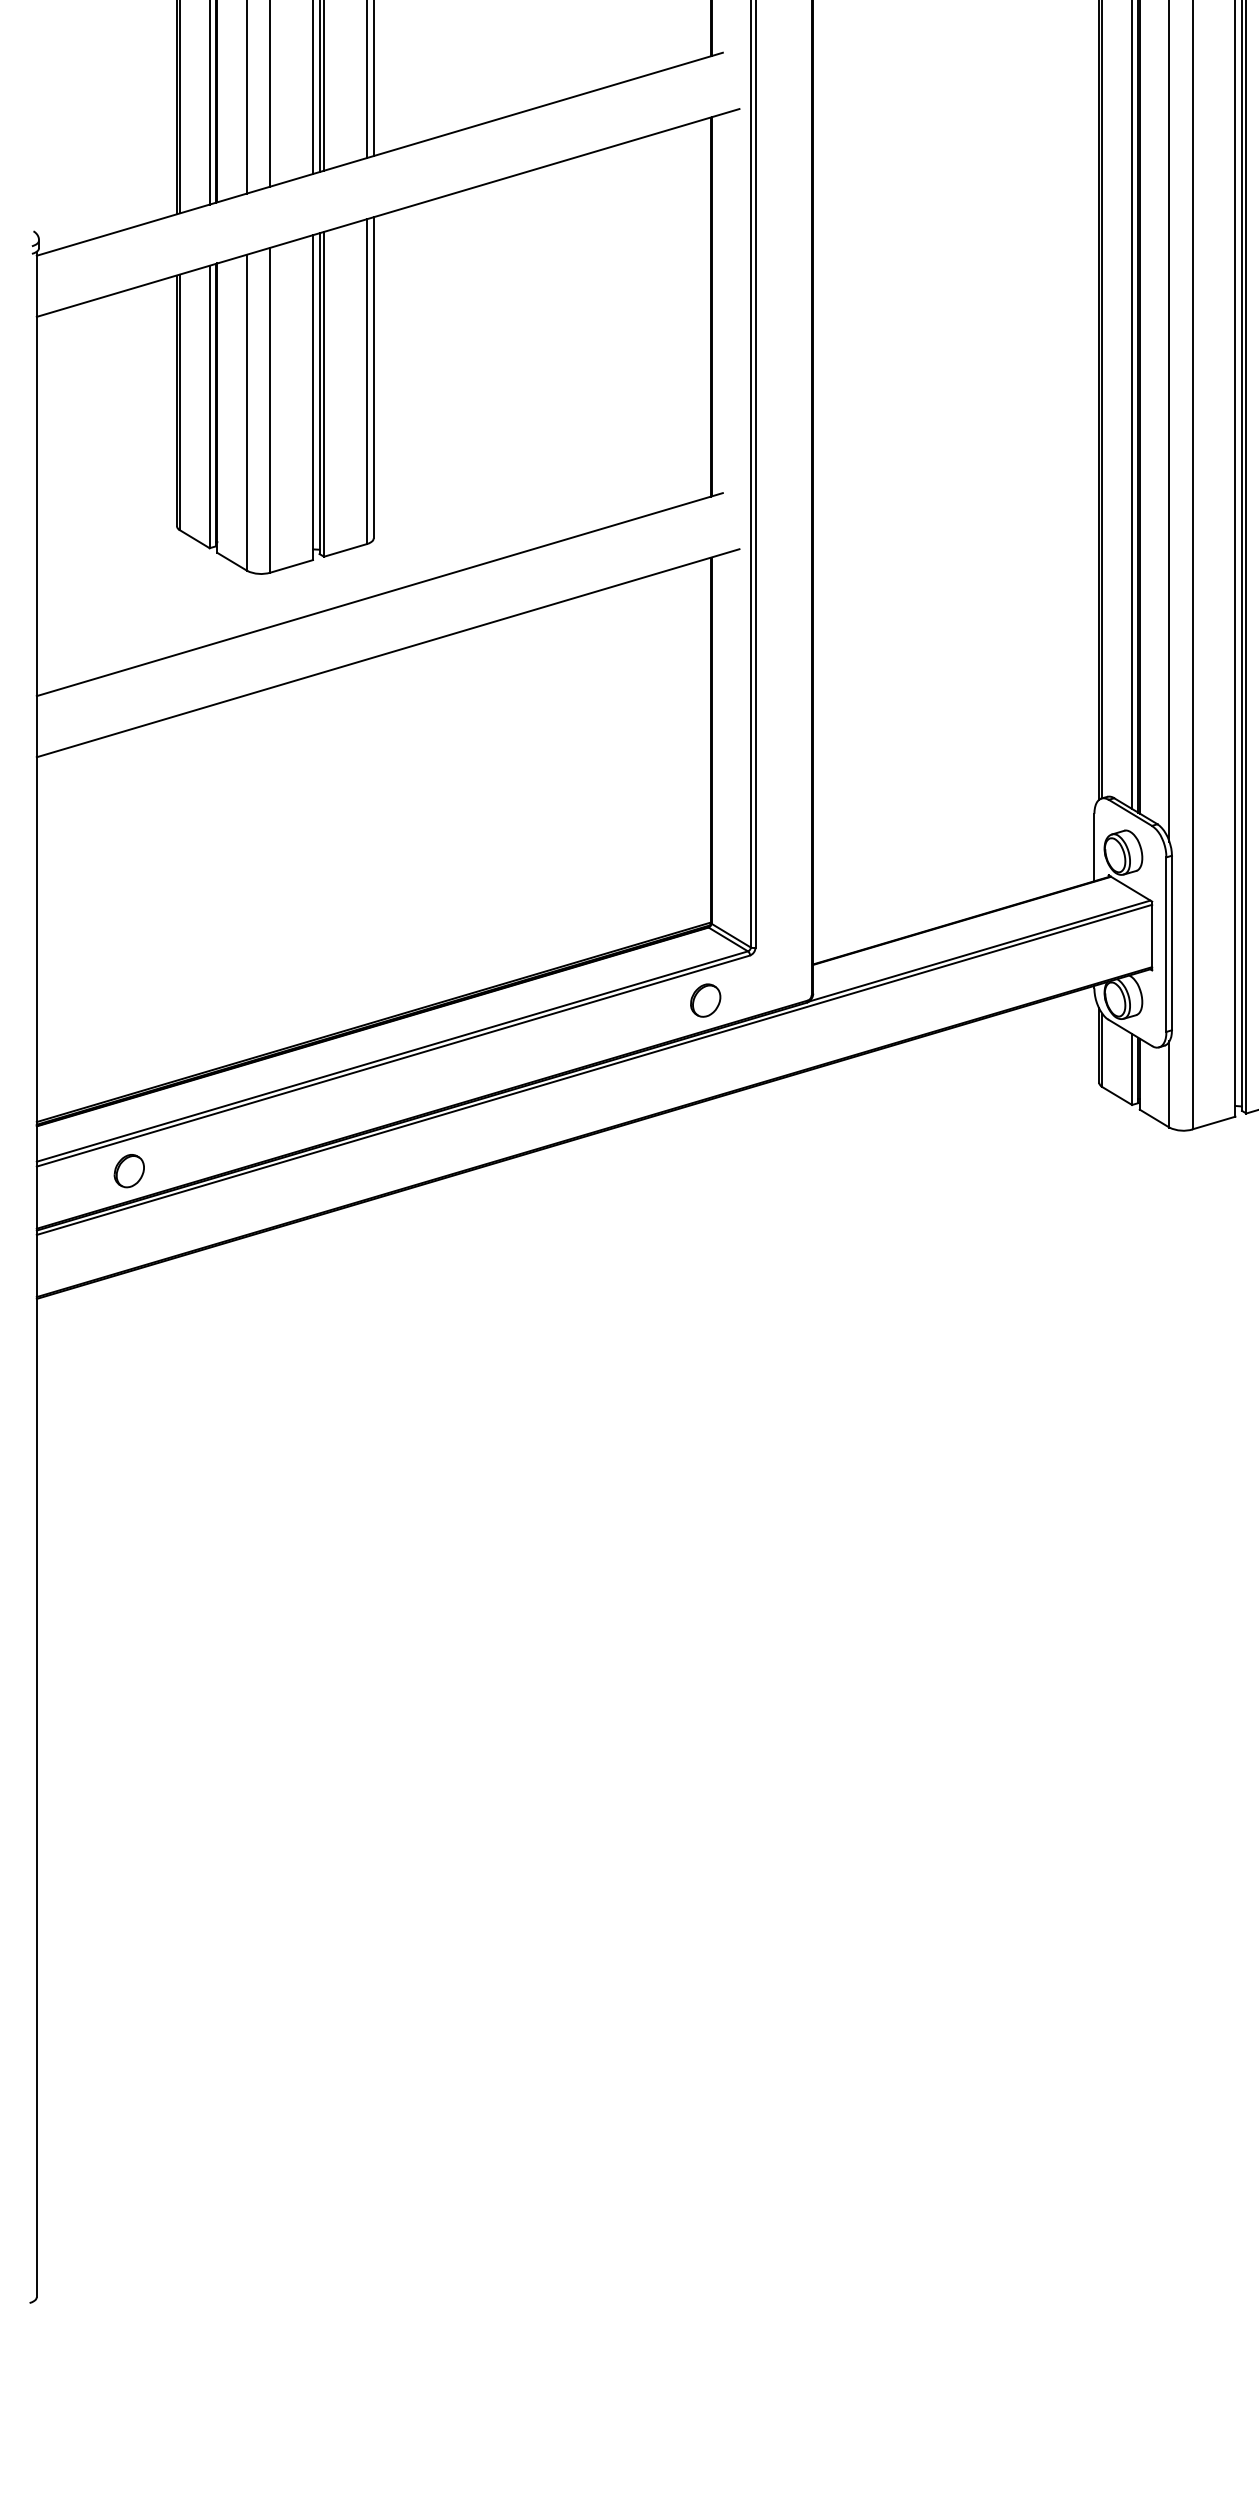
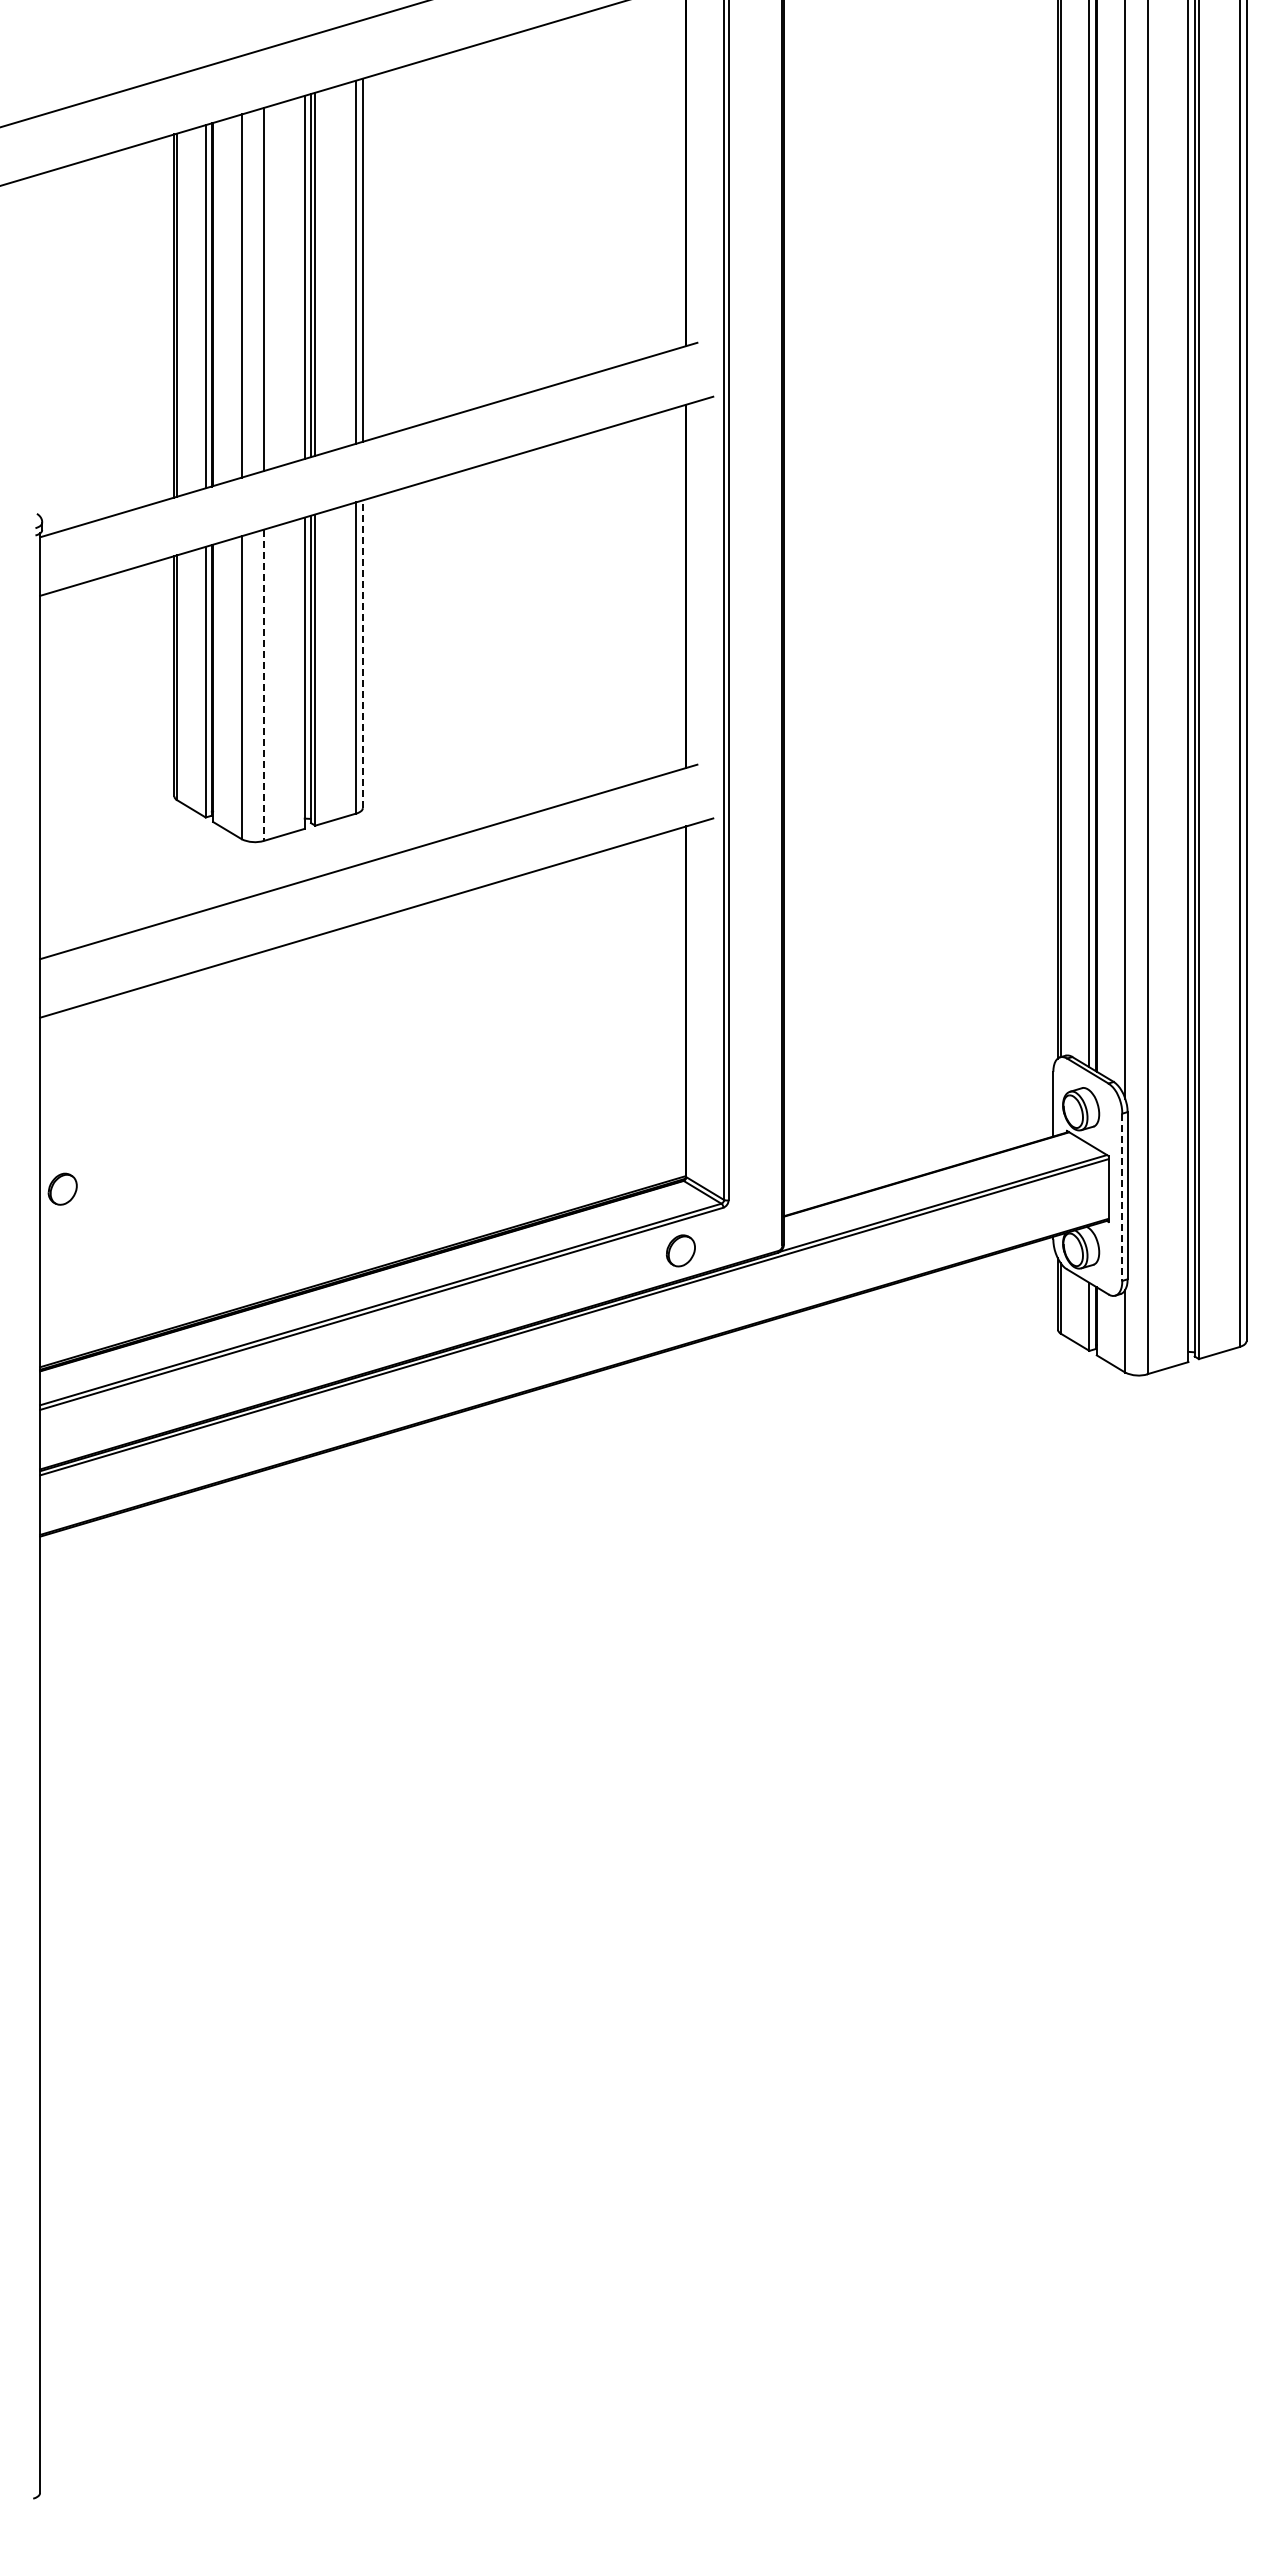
line: (373, 378) -> (362, 654), solid -> dashed
line: (269, 410) -> (263, 685), solid -> dashed
line: (1166, 944) -> (1122, 1197), solid -> dashed
part: (129, 1170) -> (62, 1188), moved

